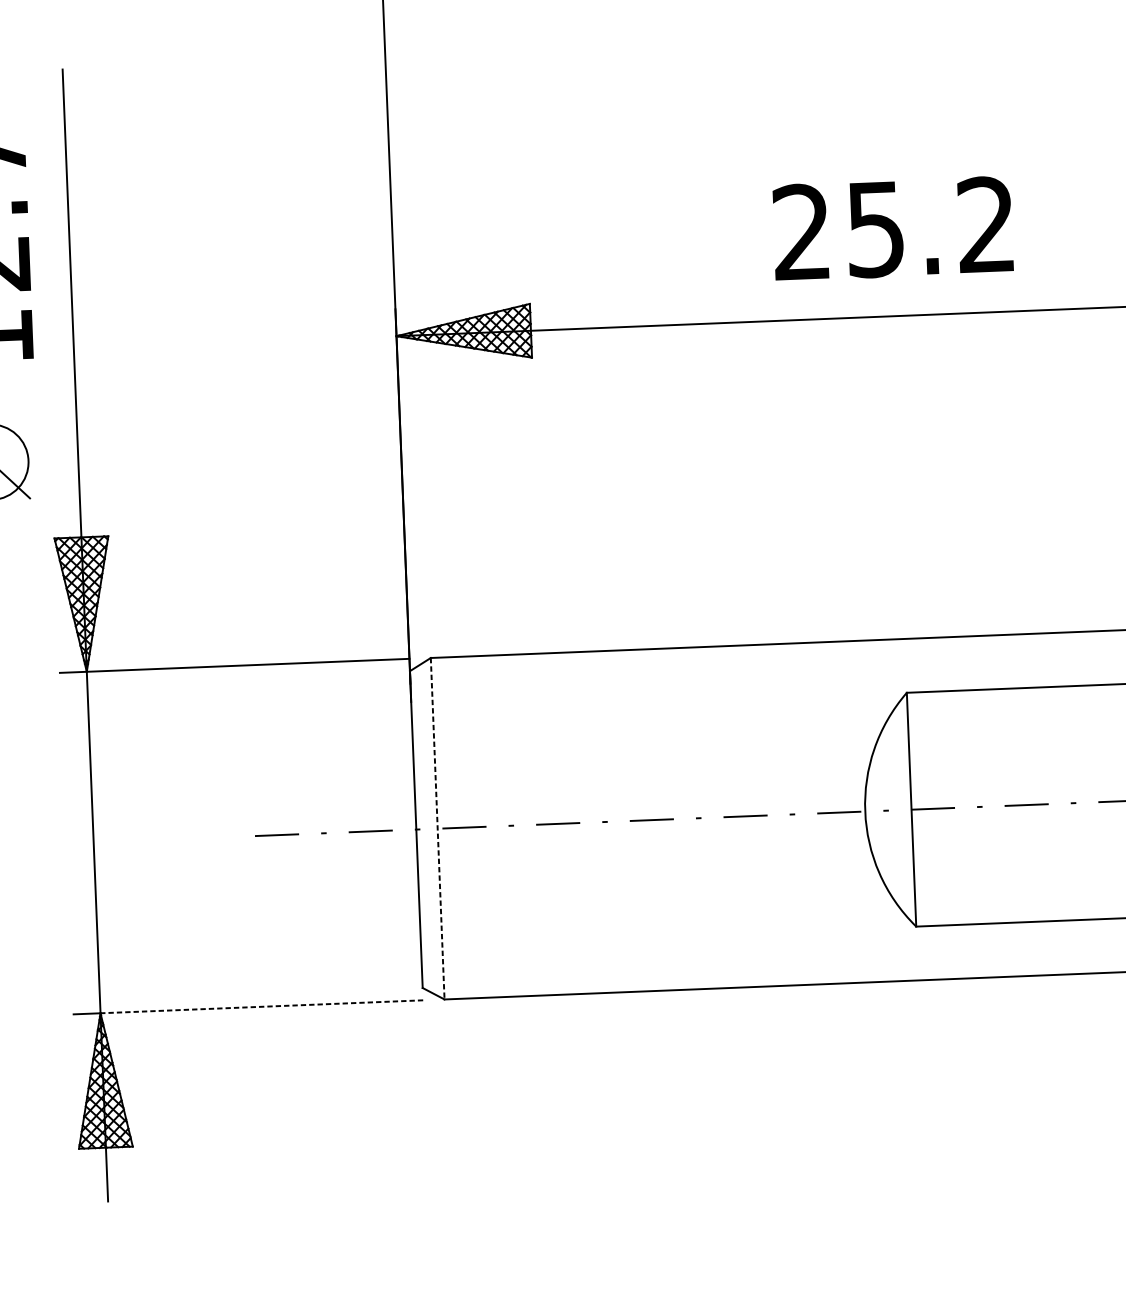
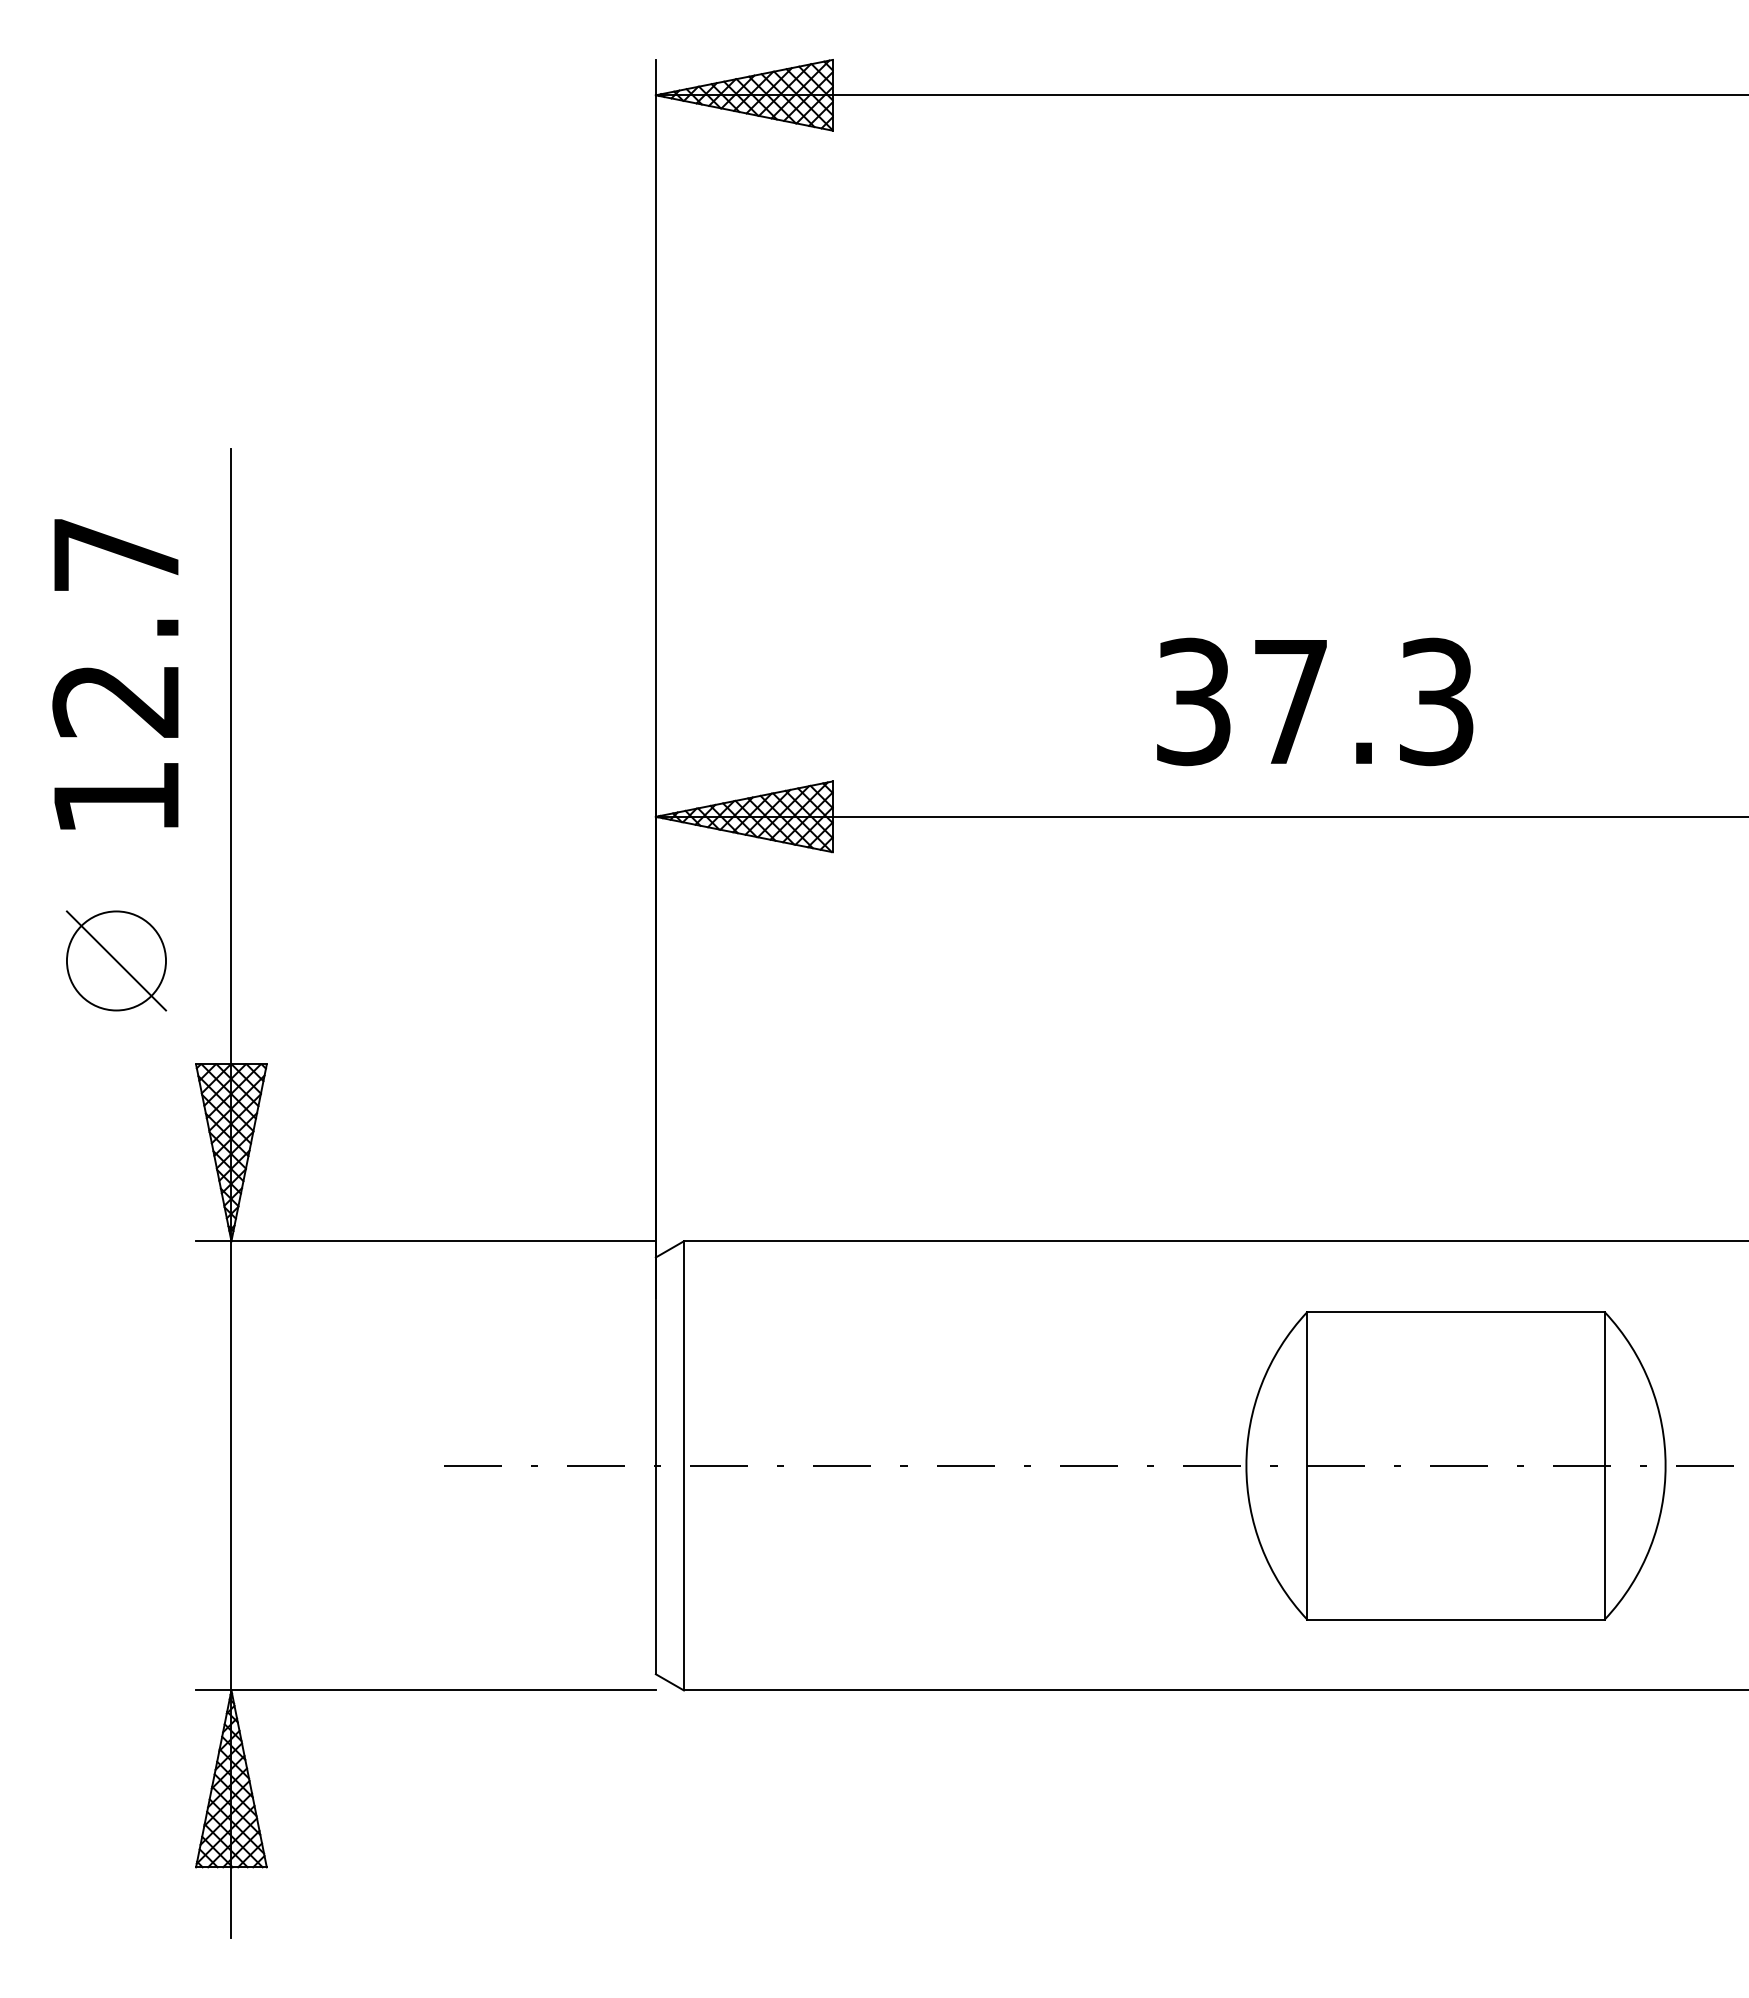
text: (893, 228) -> (1314, 701), 25.2 -> 37.3
line: (437, 828) -> (683, 1465), dashed -> solid
line: (261, 1006) -> (443, 1690), dashed -> solid

